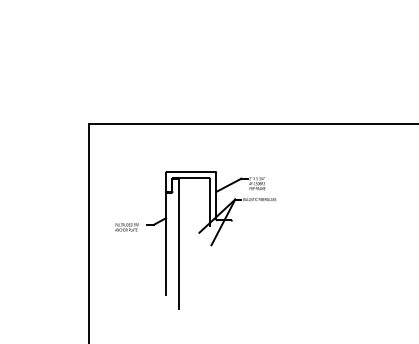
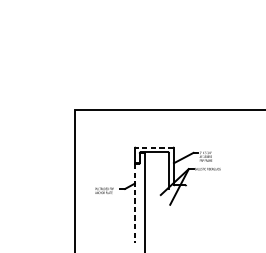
line: (190, 171) -> (153, 147), solid -> dashed
line: (166, 243) -> (135, 203), solid -> dashed

